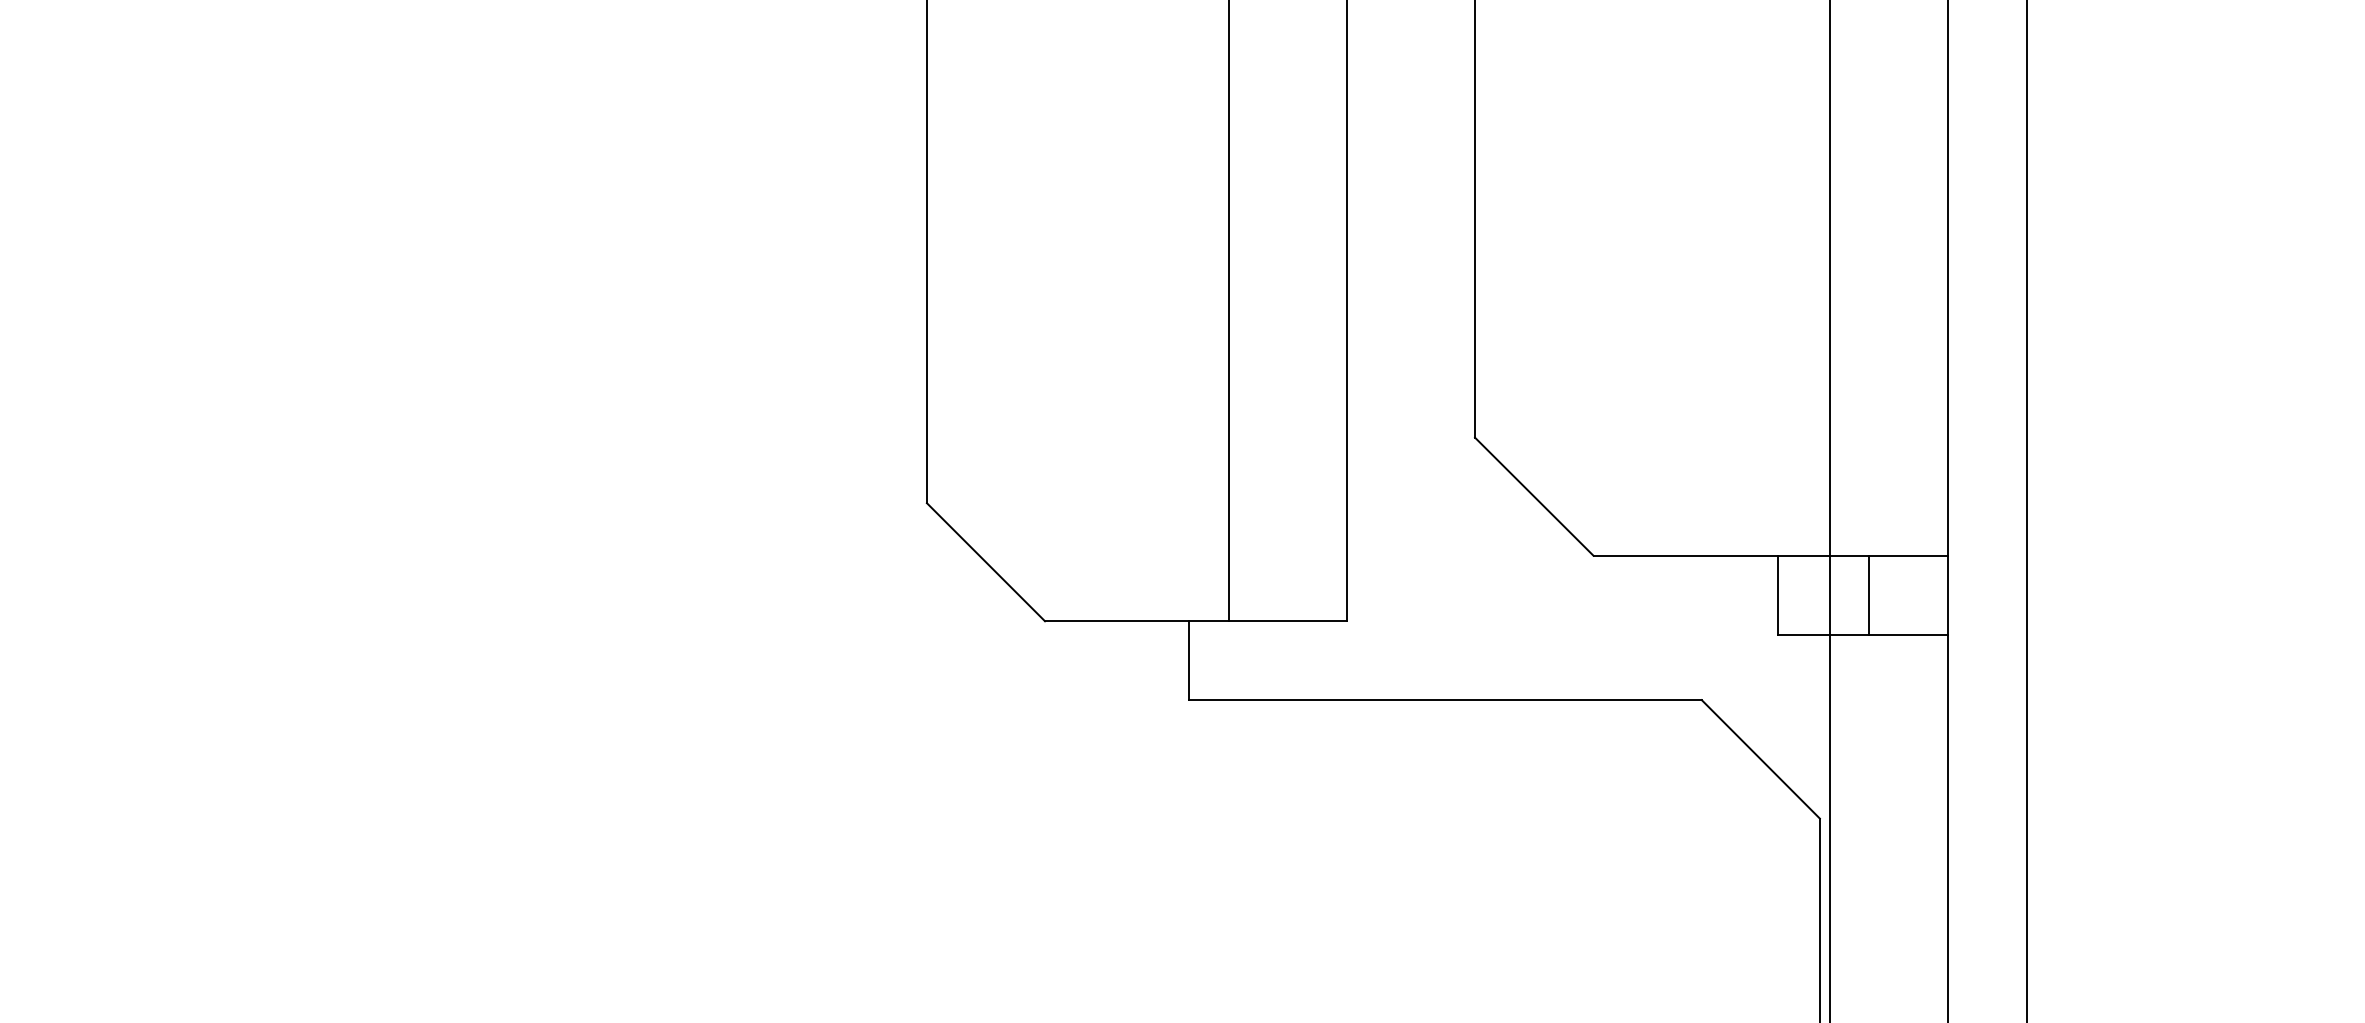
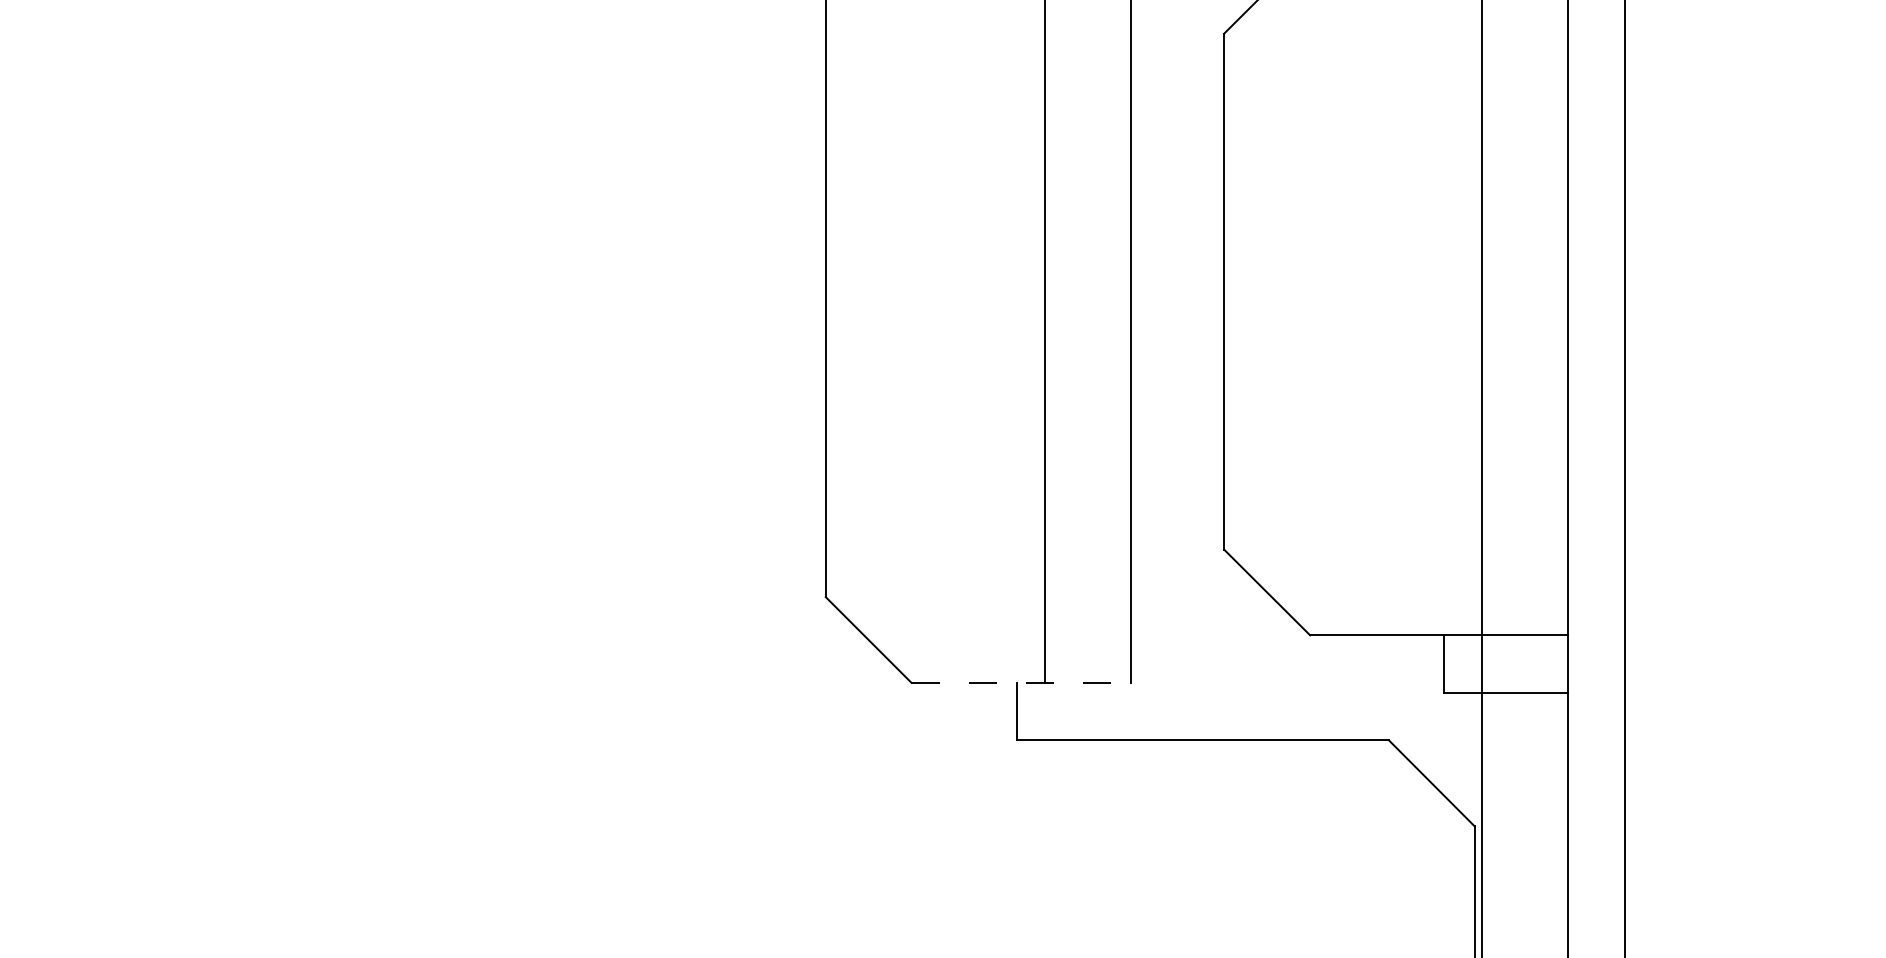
line: (1869, 594) -> (1510, 663), removed
line: (1196, 620) -> (1021, 682), solid -> dashed

